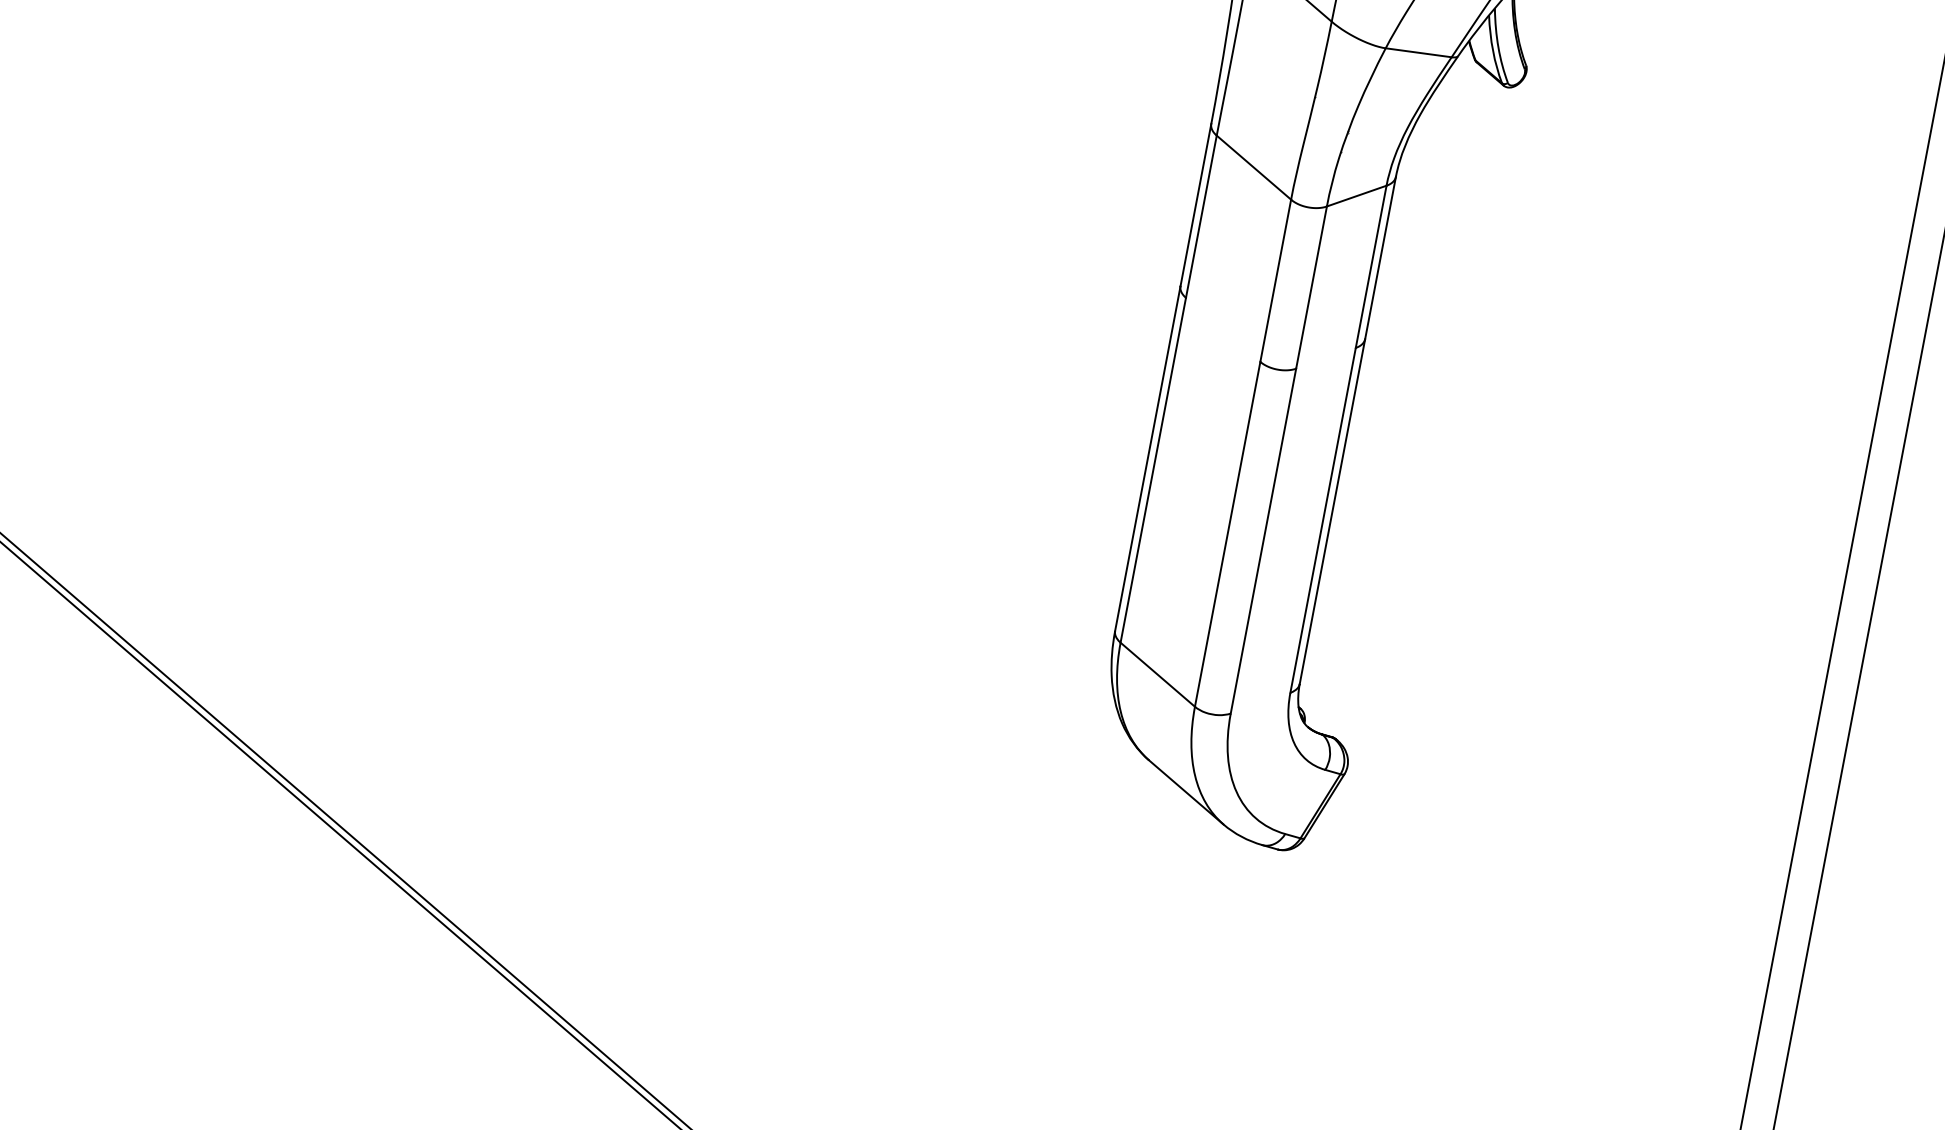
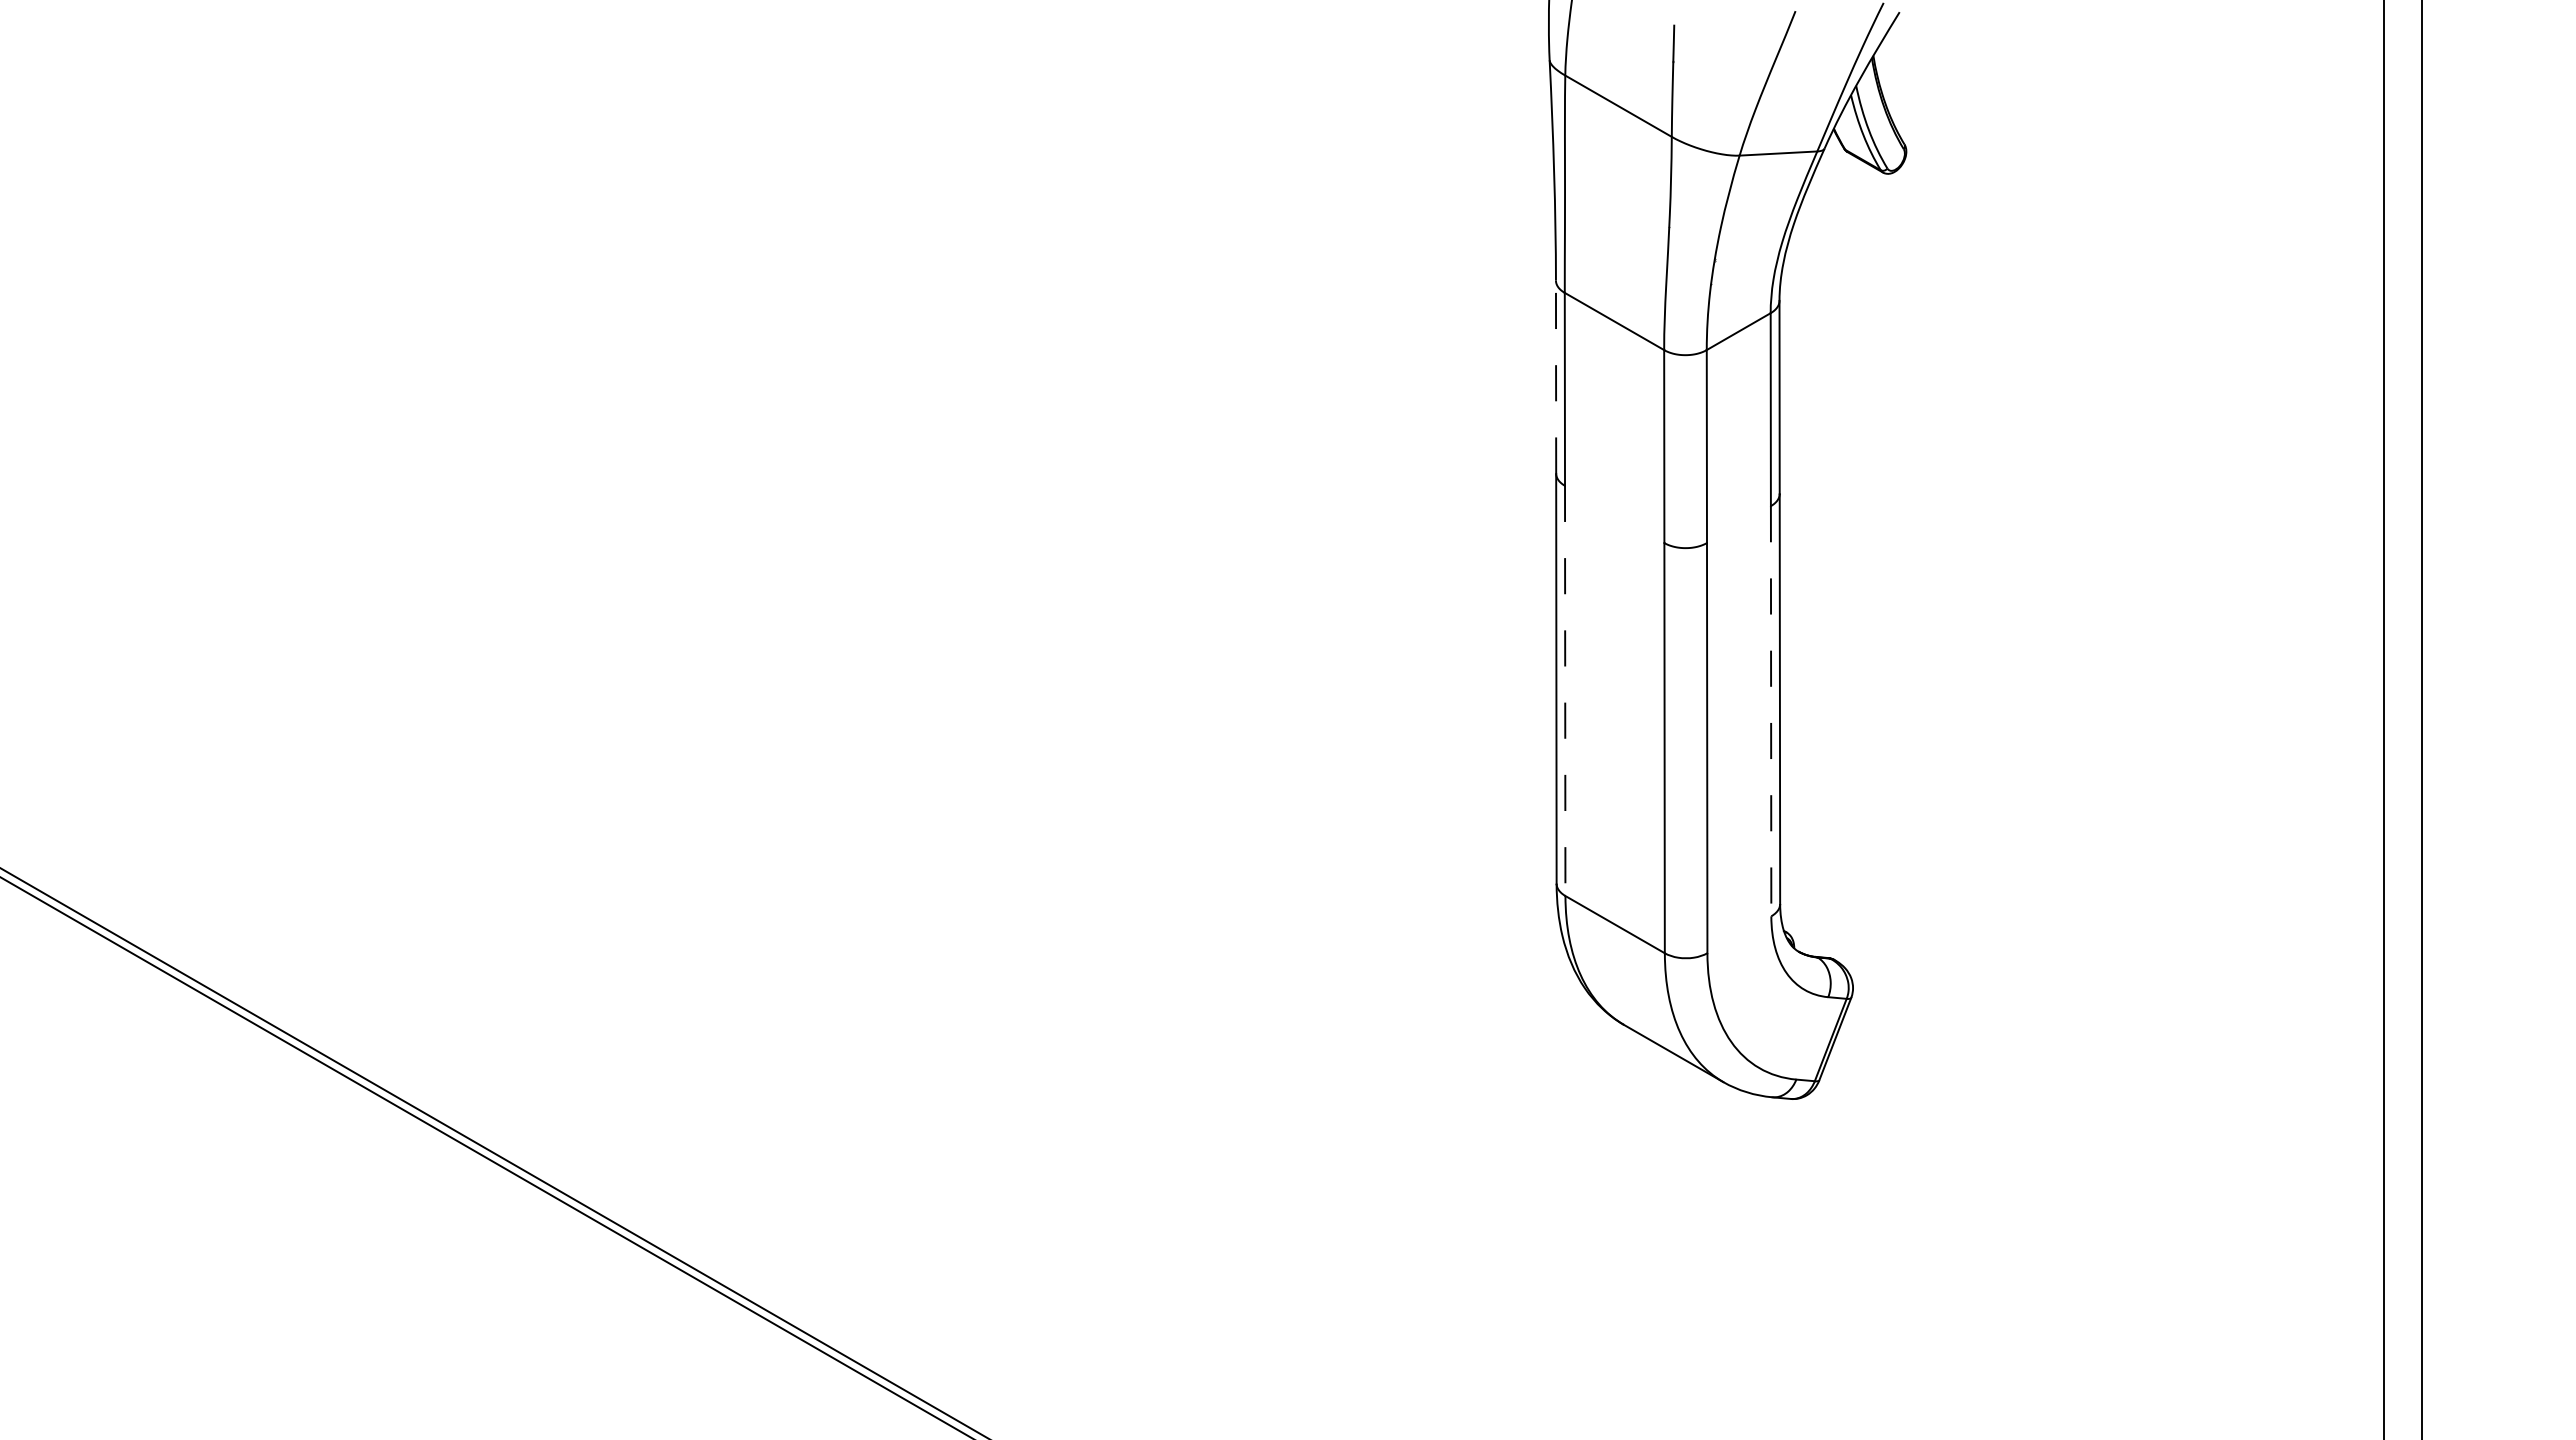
line: (1196, 204) -> (1556, 376), solid -> dashed
line: (1153, 470) -> (1565, 691), solid -> dashed
line: (1323, 520) -> (1771, 711), solid -> dashed

